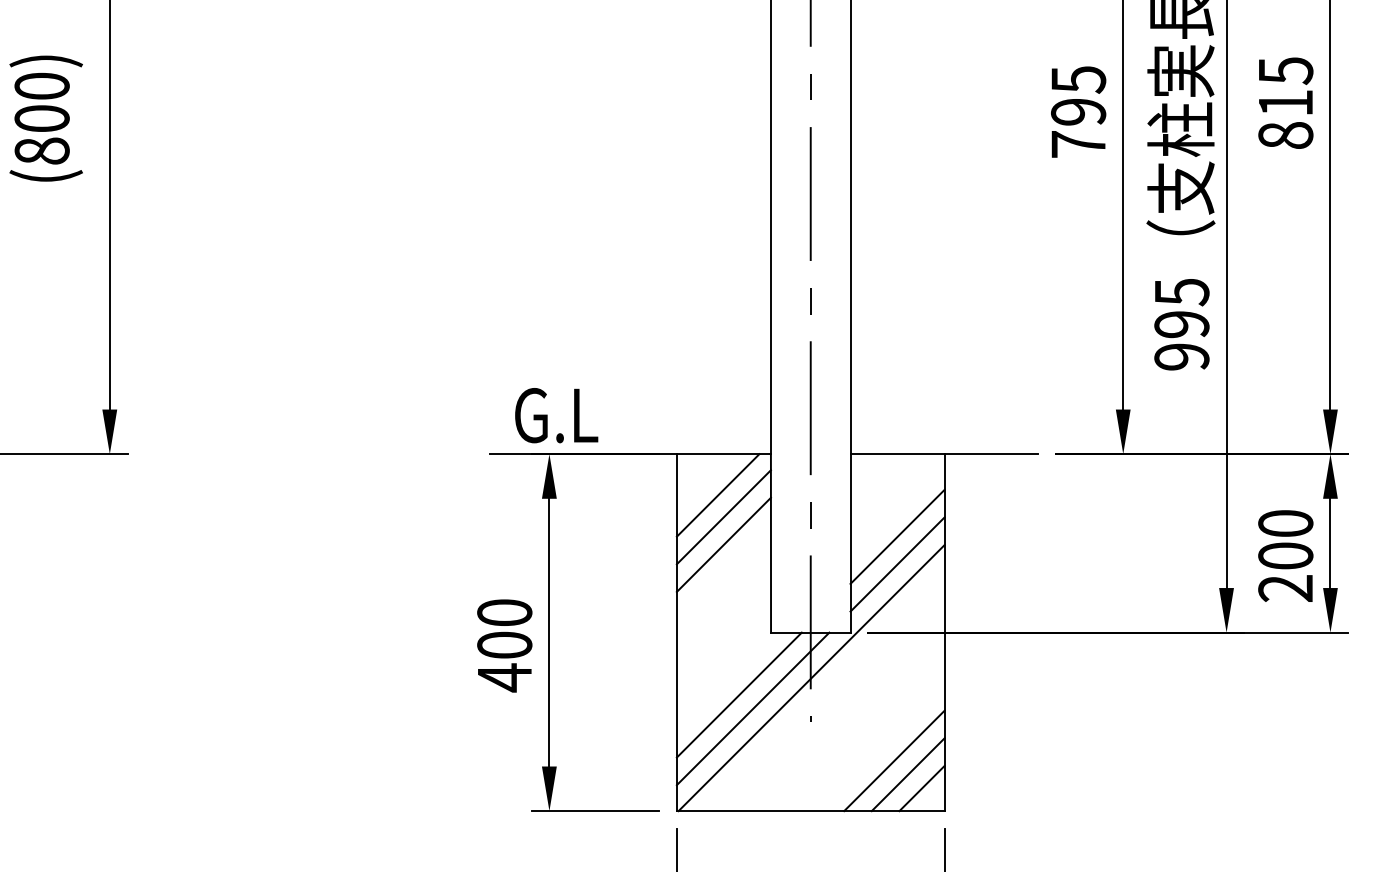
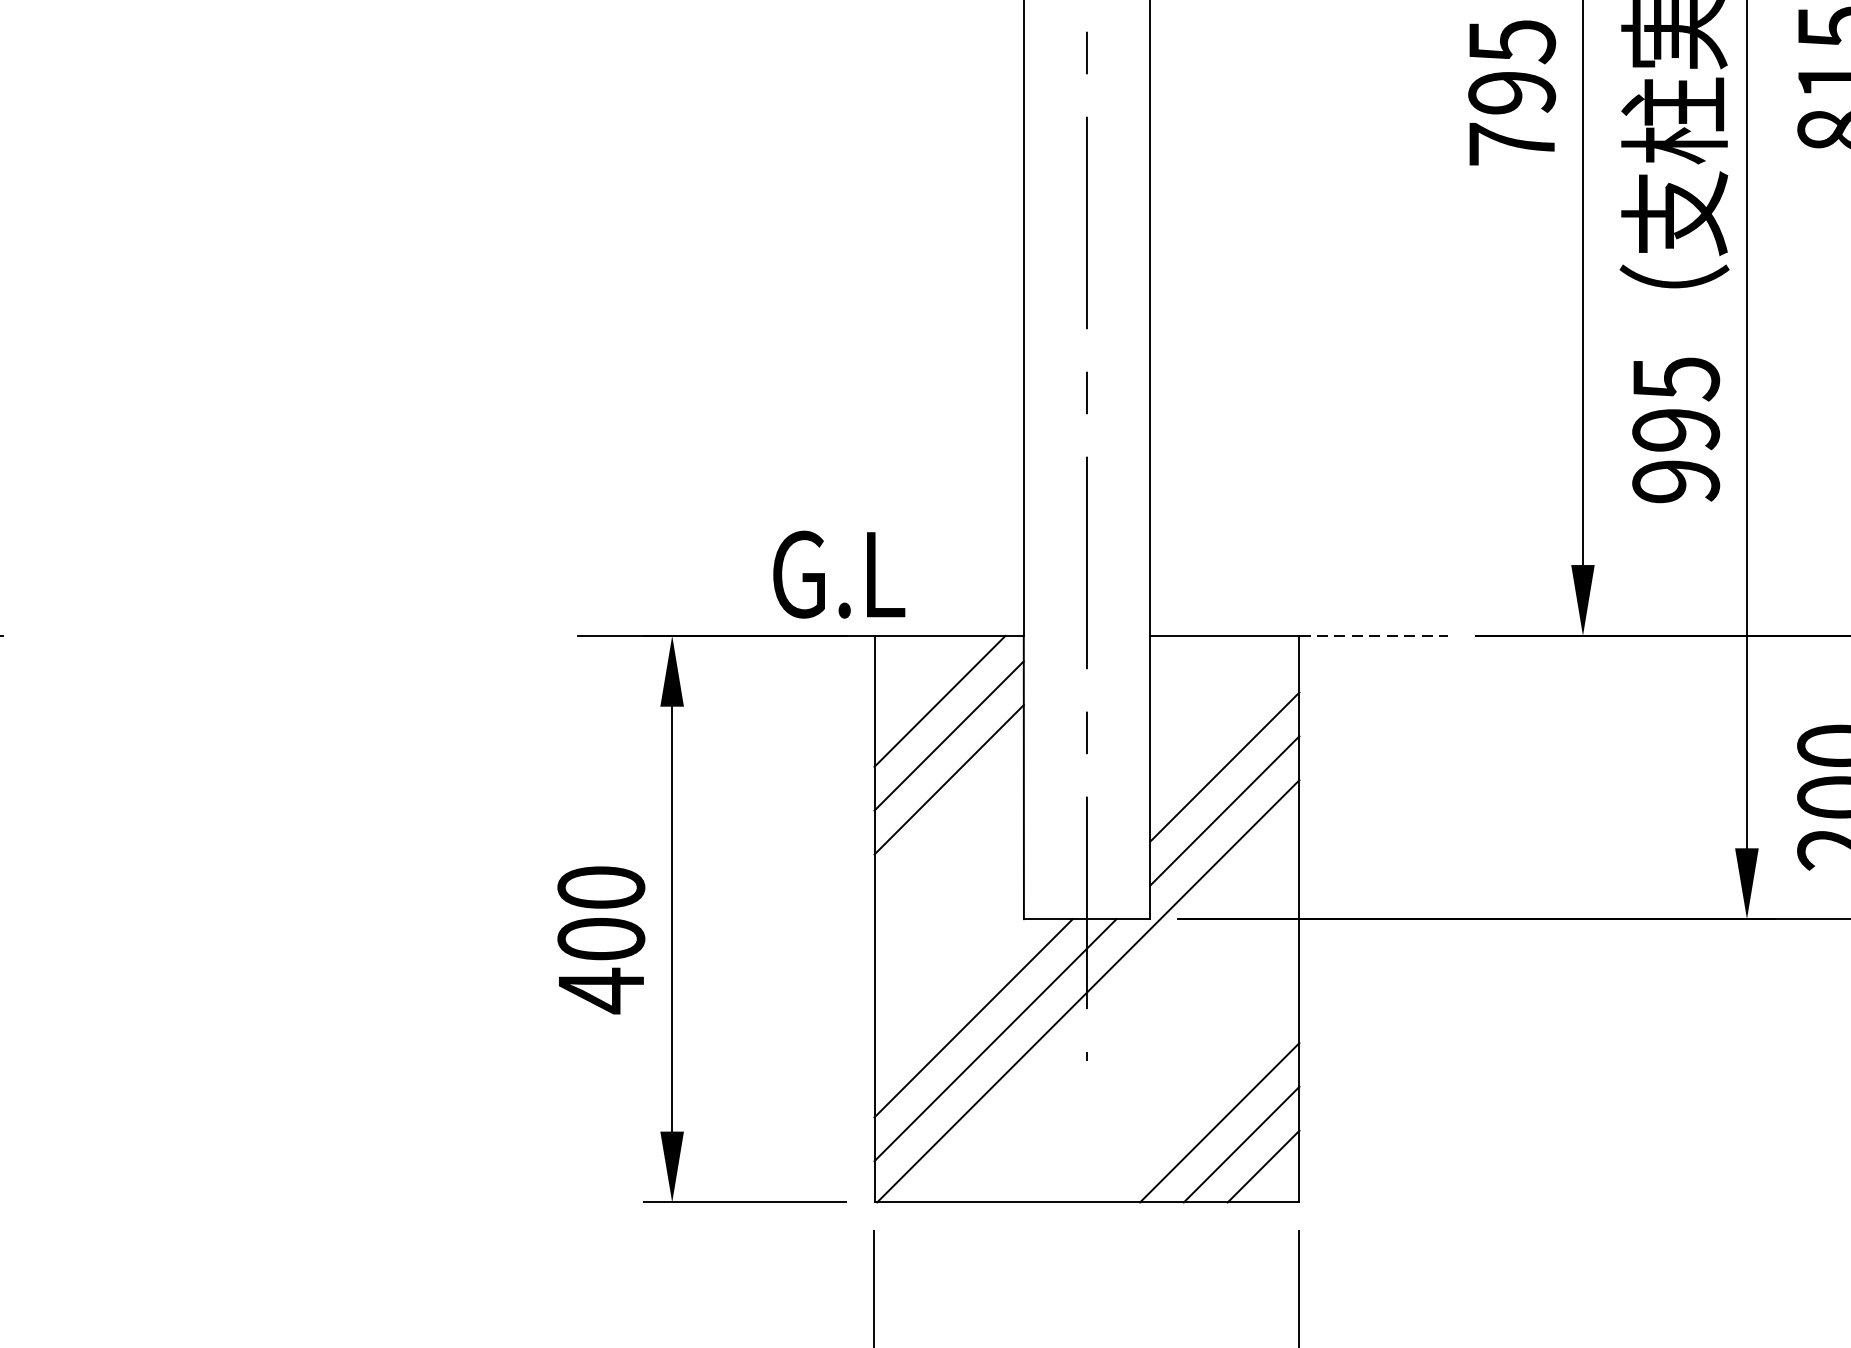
text: (556, 415) -> (838, 574), moved
line: (991, 454) -> (1373, 636), solid -> dashed

